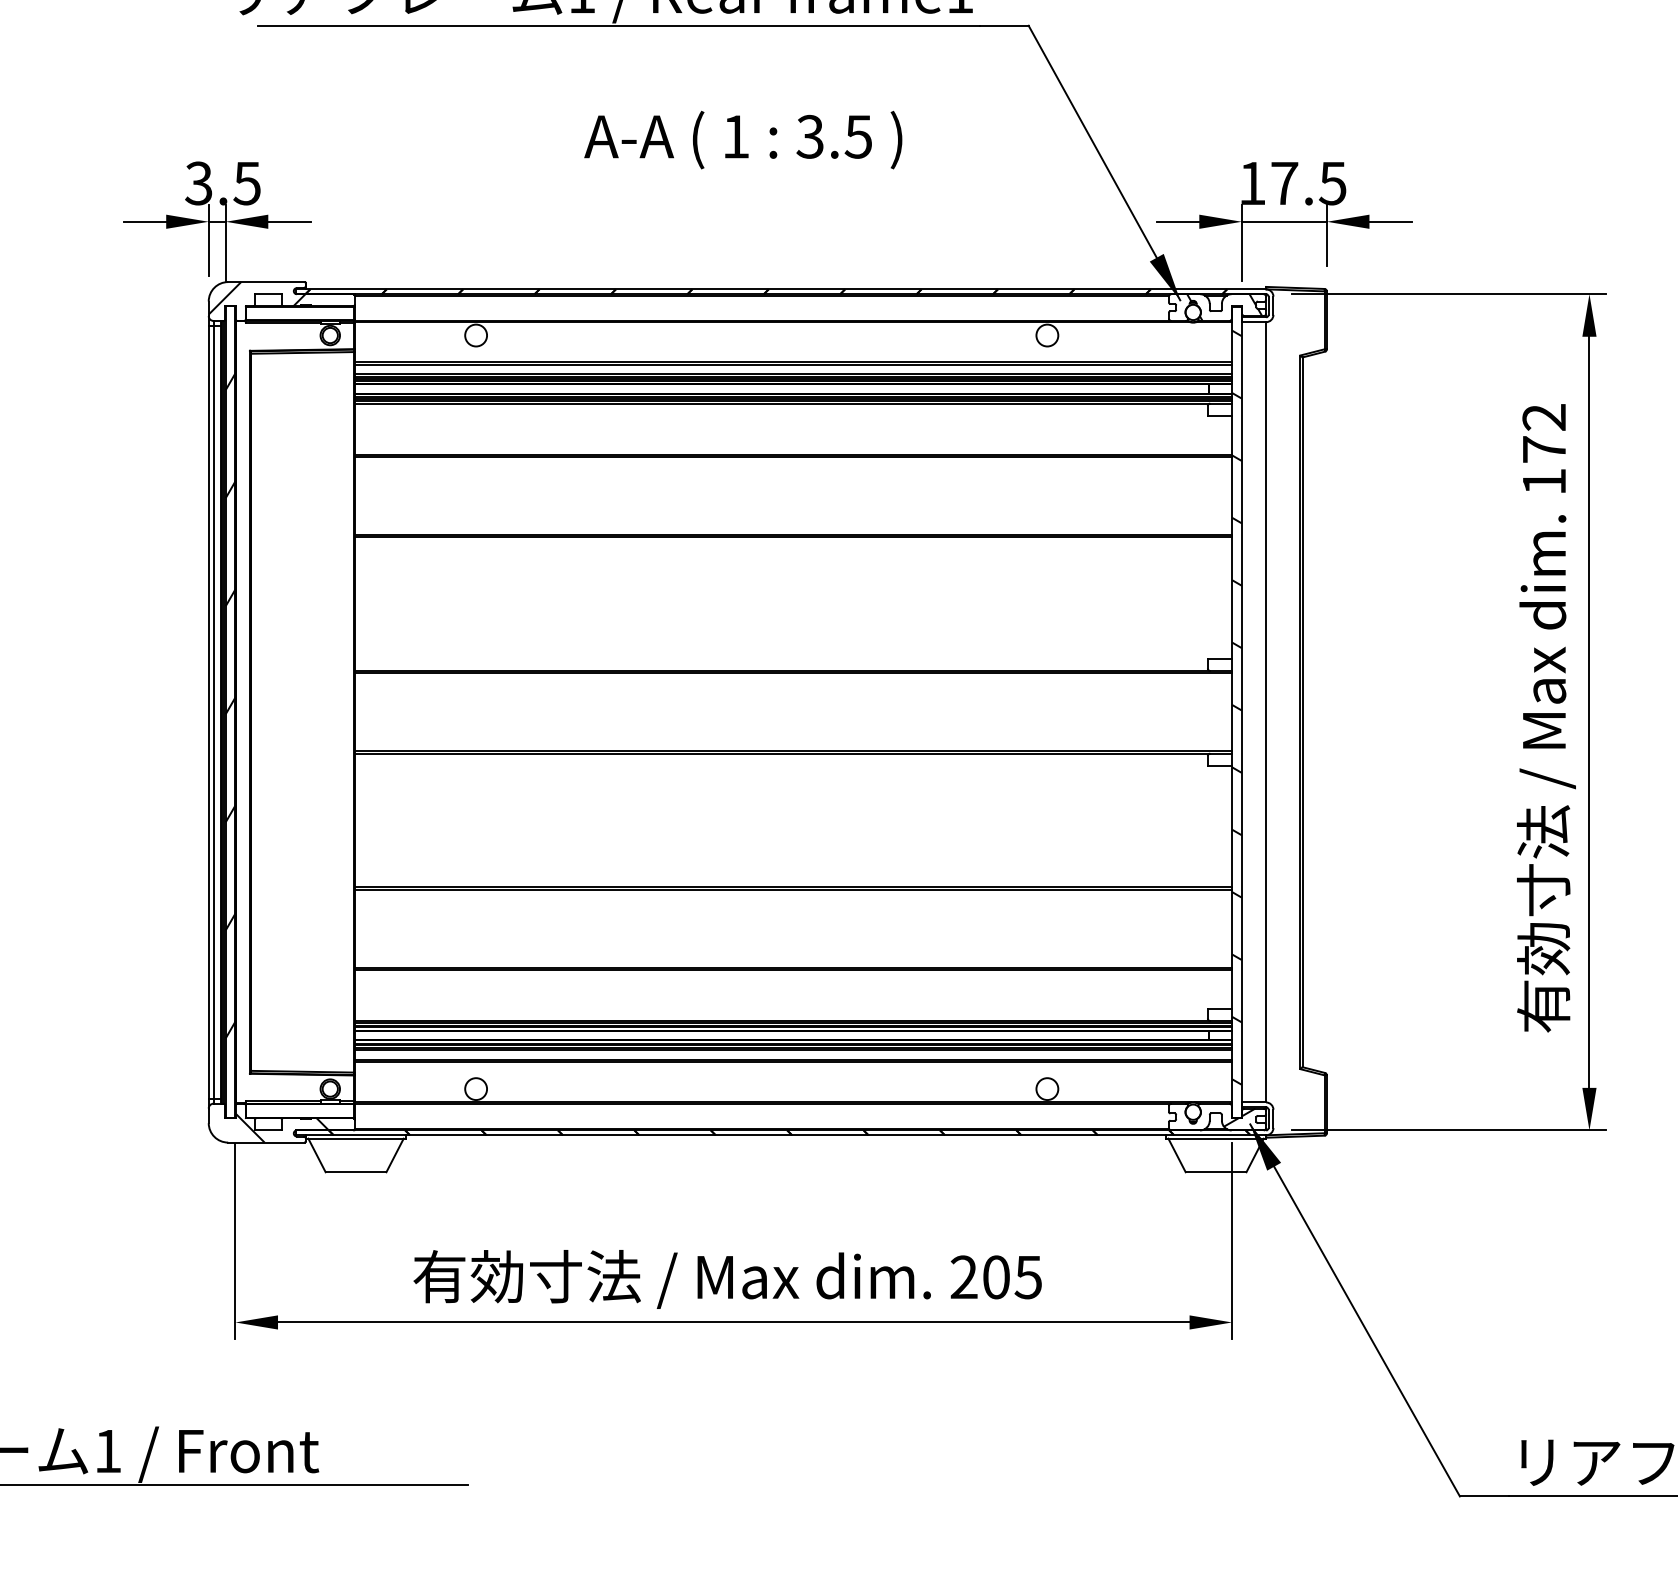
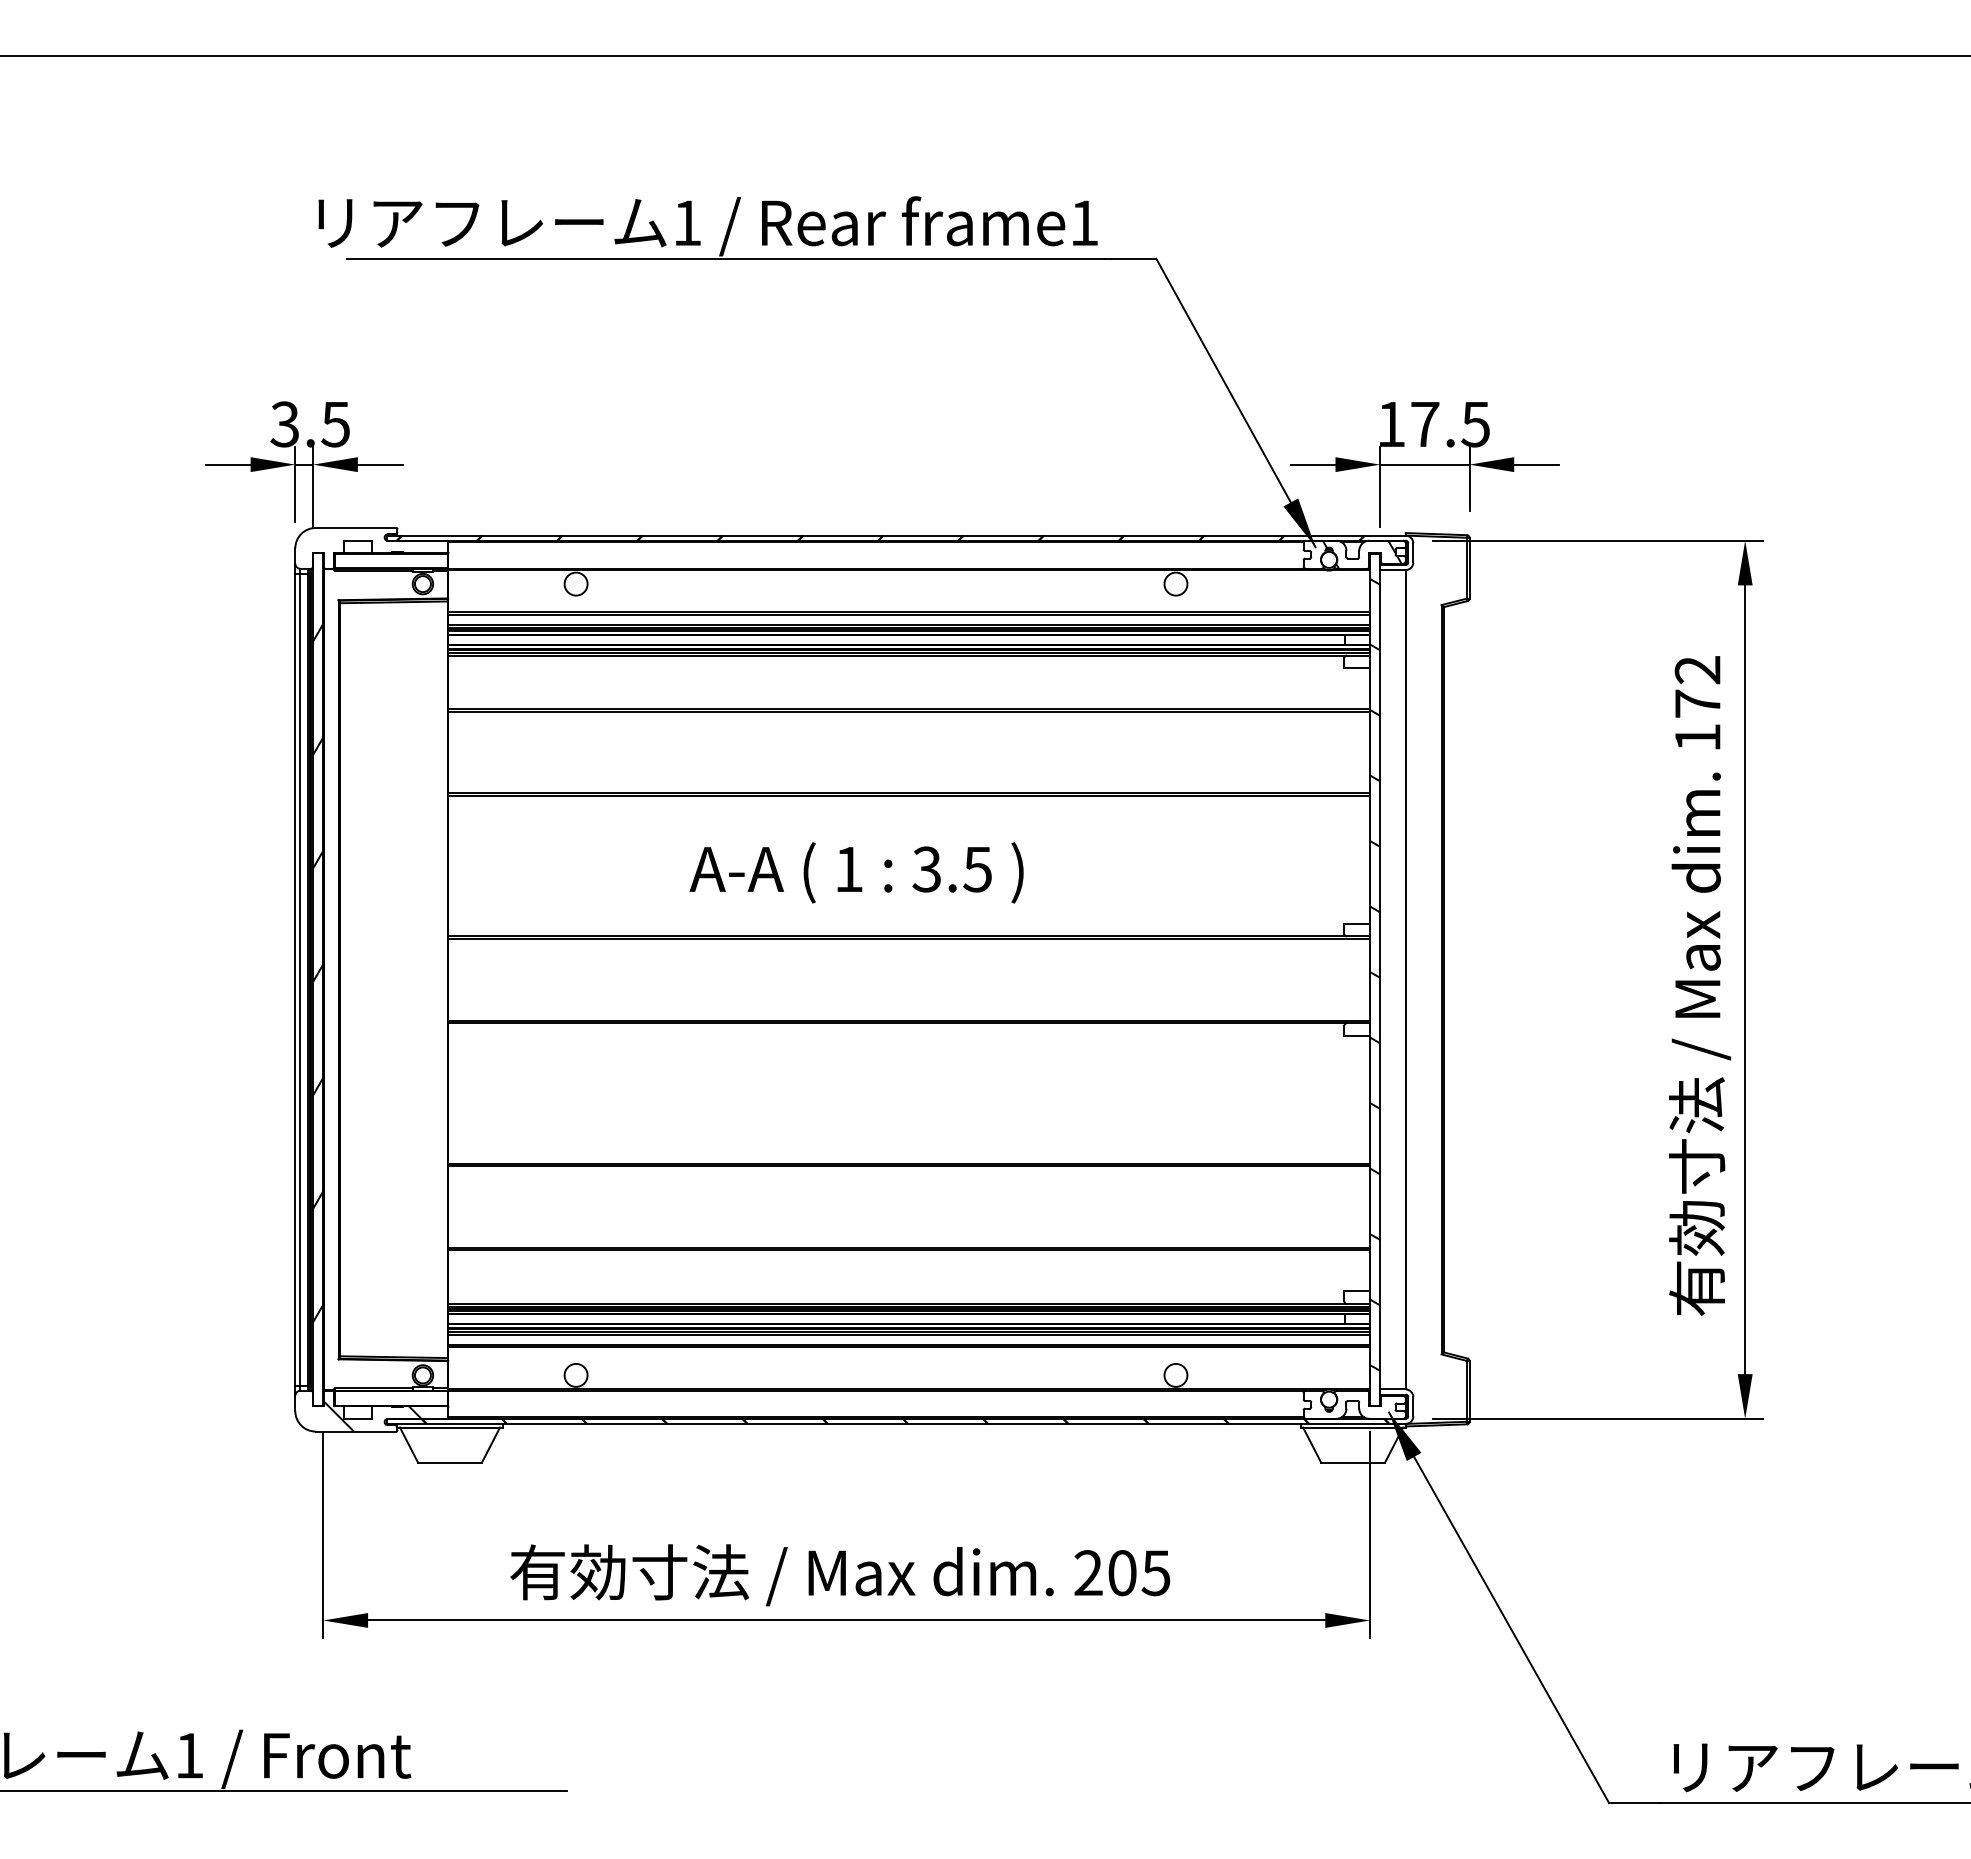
text: (743, 139) -> (856, 872), moved
hatch: (256, 297) -> (345, 544), removed
hatch: (1239, 1116) -> (1377, 1404), removed

